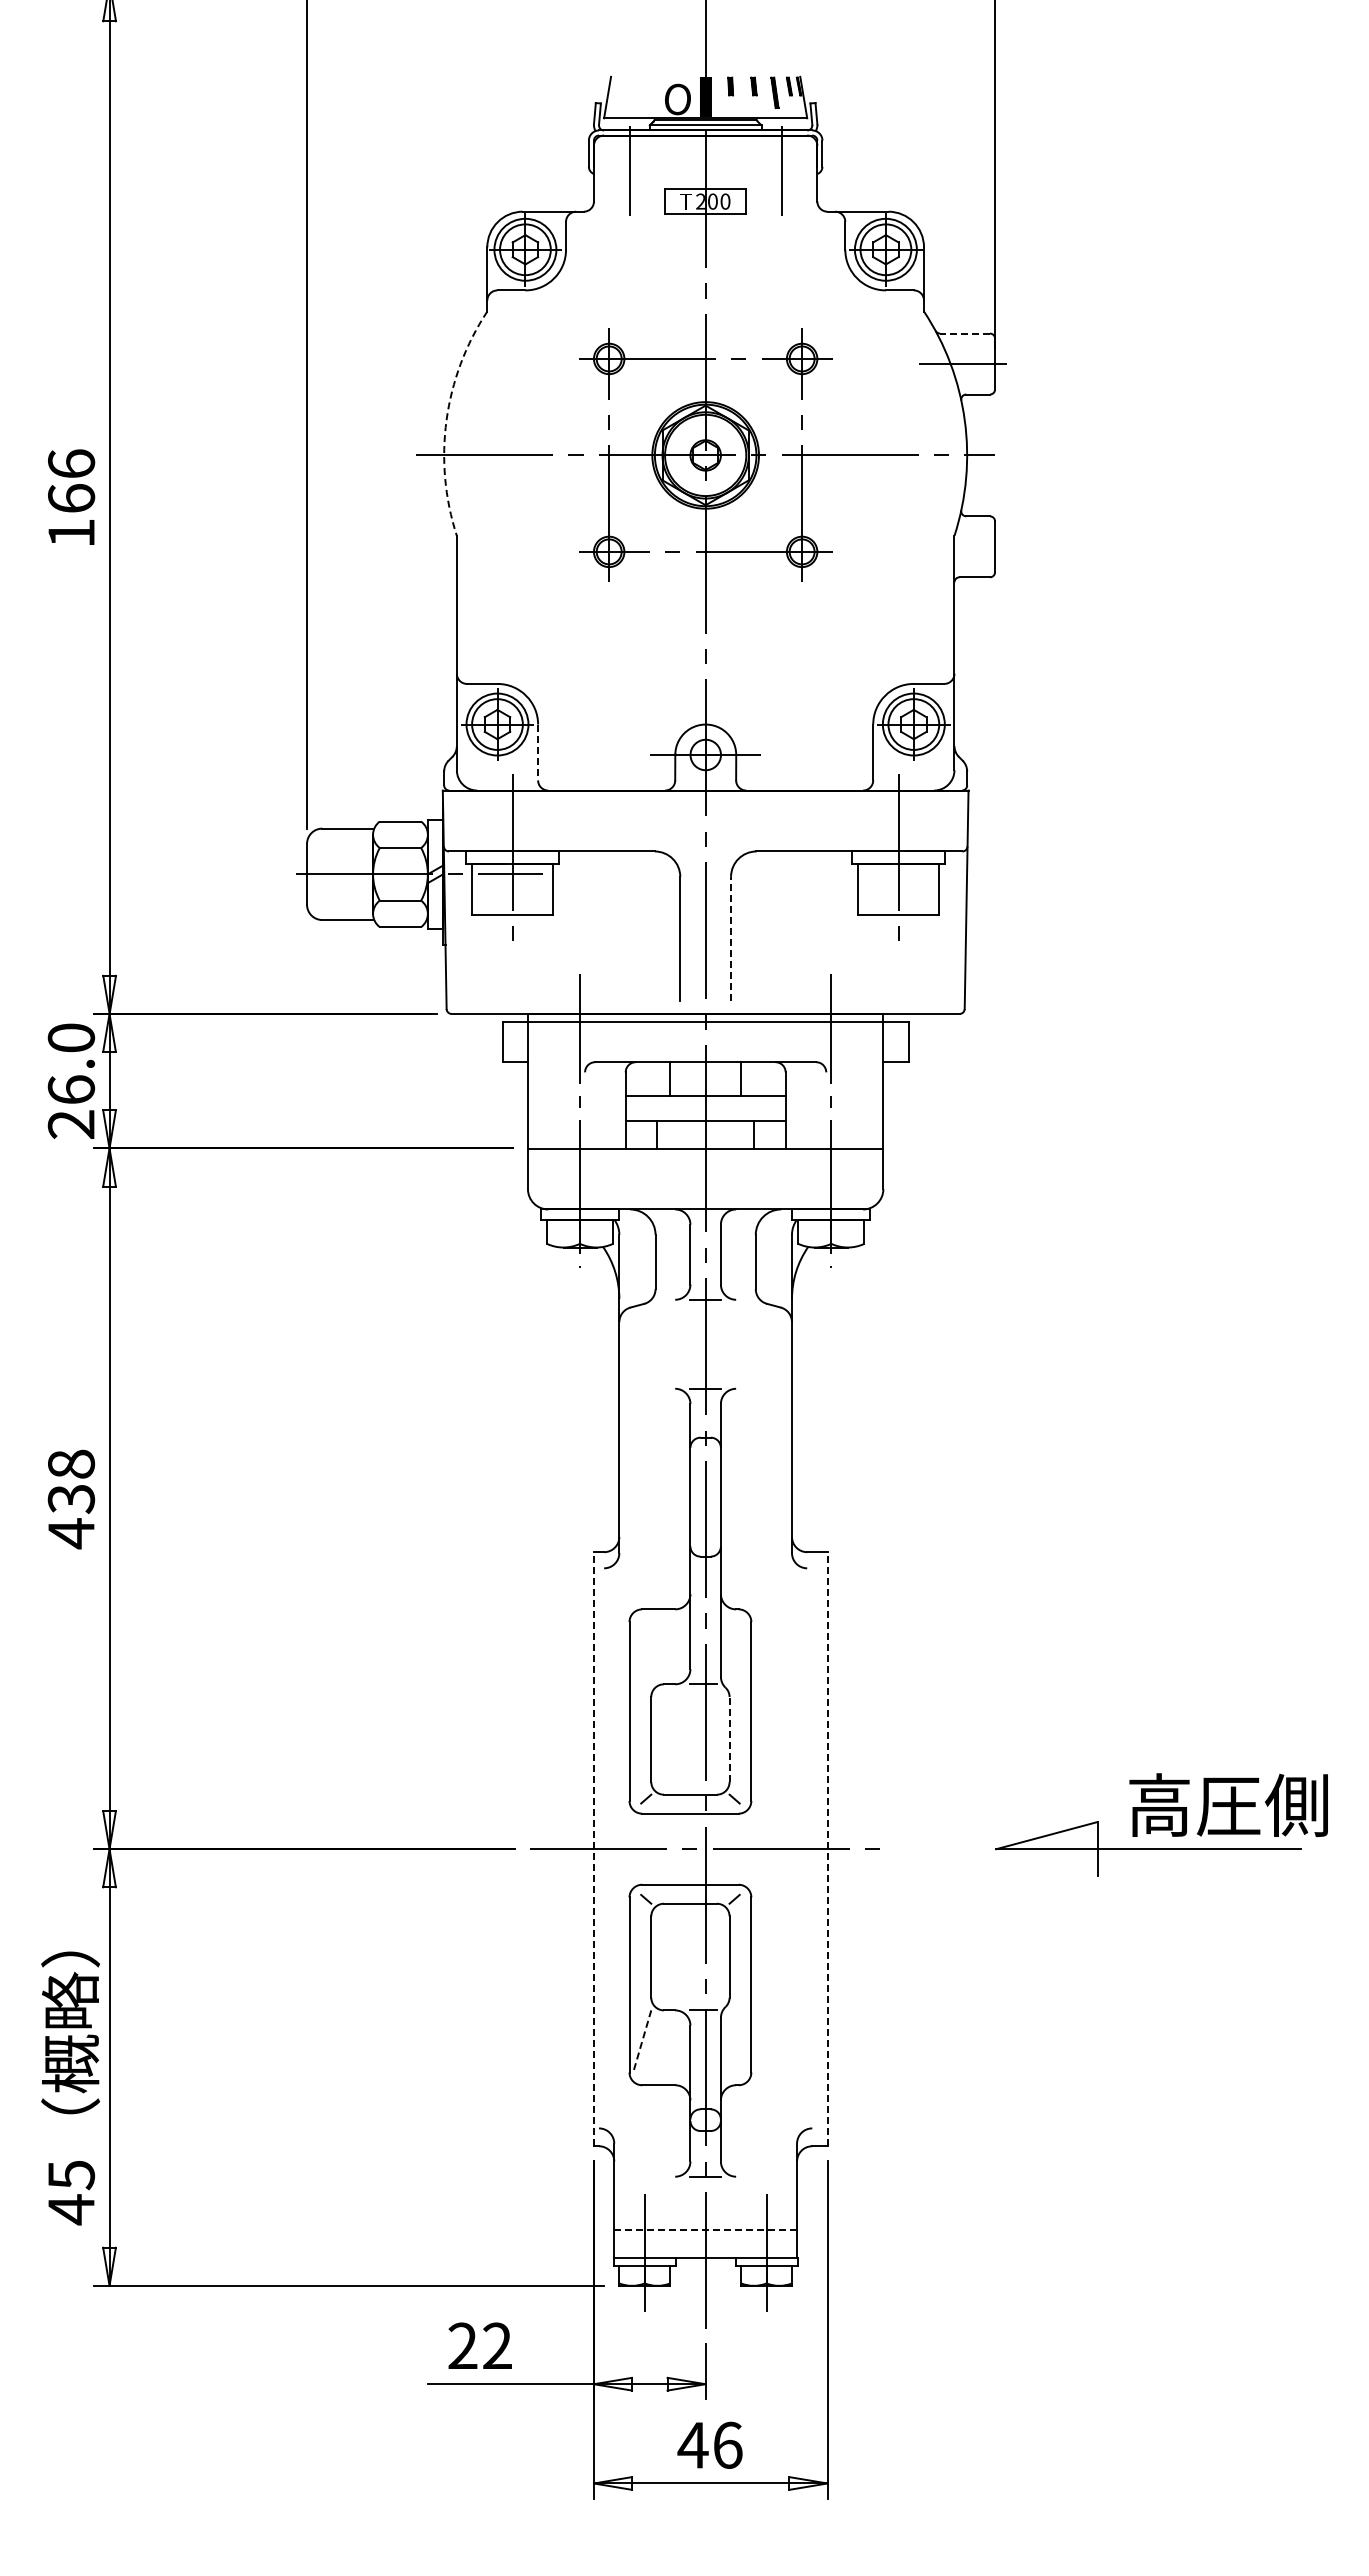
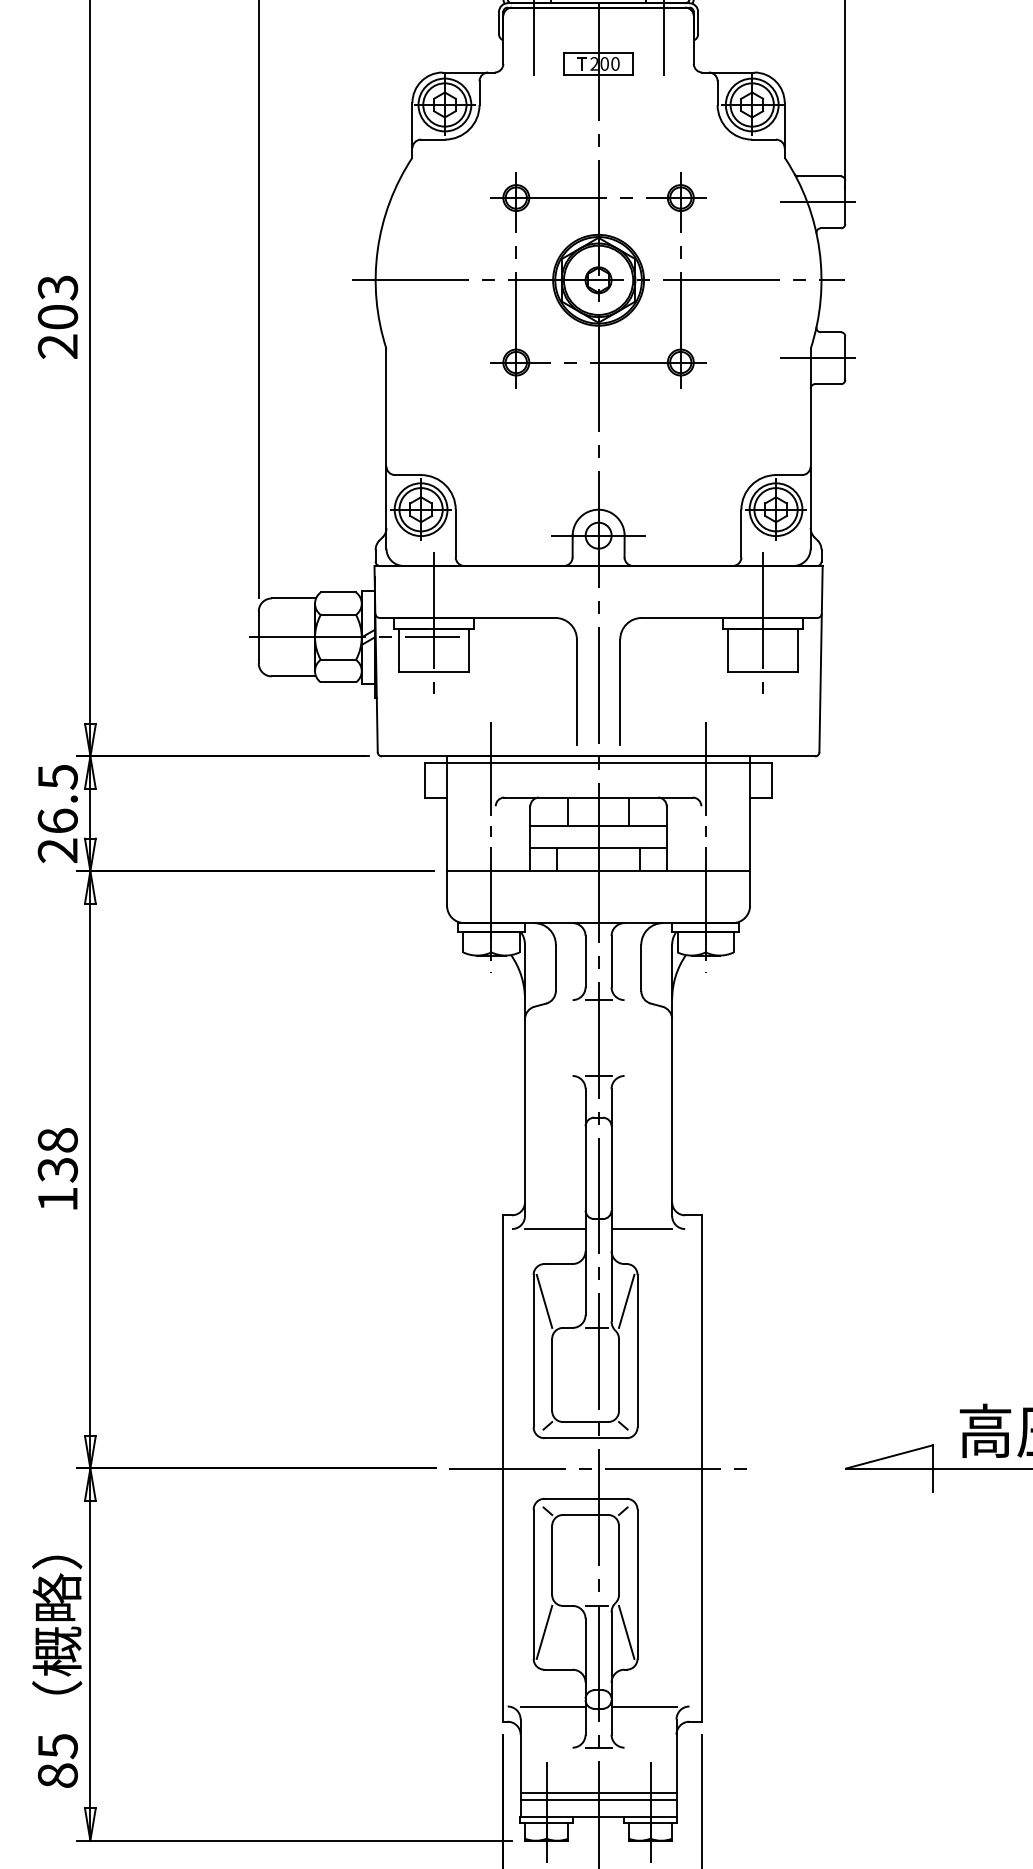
line: (965, 333) -> (820, 176), dashed -> solid
arc: (446, 420) -> (377, 250), dashed -> solid
text: (71, 498) -> (57, 317), 166 -> 203
line: (962, 546) -> (817, 357), added
line: (538, 752) -> (456, 533), dashed -> solid
line: (731, 938) -> (620, 692), dashed -> solid
text: (70, 1038) -> (57, 777), 26.0 -> 26.5
text: (71, 1533) -> (57, 1199), 438 -> 138
line: (654, 1568) -> (554, 1229), added
line: (755, 1568) -> (641, 1229), added
line: (642, 1653) -> (544, 1301), added
line: (738, 1653) -> (626, 1301), added
line: (729, 1739) -> (618, 1374), dashed -> solid
line: (593, 1848) -> (502, 1467), dashed -> solid
line: (827, 1848) -> (702, 1467), dashed -> solid
line: (642, 2041) -> (544, 1632), dashed -> solid
line: (738, 2041) -> (626, 1632), added
line: (652, 2128) -> (553, 1706), added
line: (758, 2128) -> (643, 1706), added
text: (71, 2209) -> (57, 1775), 45 -> 85
line: (706, 2230) -> (599, 1793), dashed -> solid
line: (705, 2237) -> (598, 1799), added

